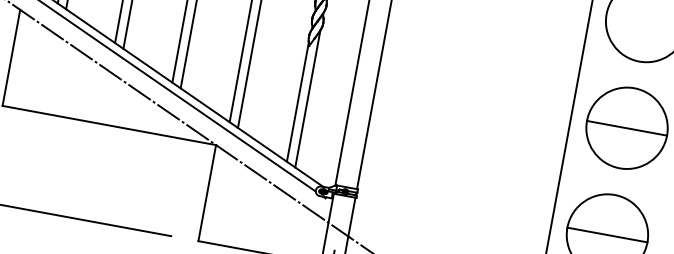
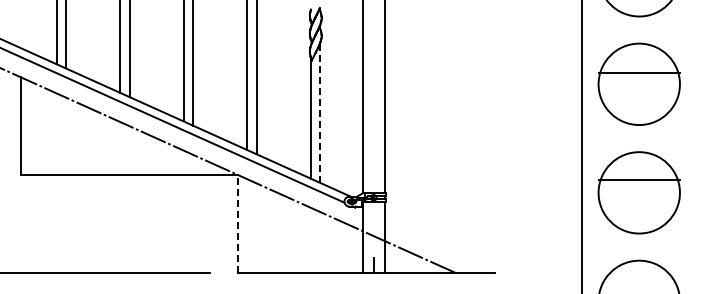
line: (308, 99) -> (320, 113), solid -> dashed
line: (626, 128) -> (638, 73), moved
line: (207, 192) -> (238, 223), solid -> dashed
line: (606, 234) -> (638, 179), moved

